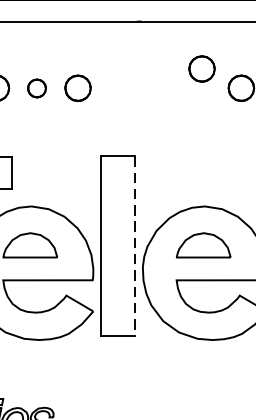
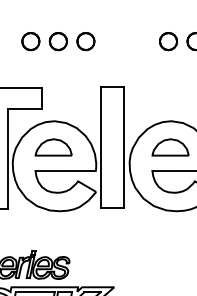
part: (202, 68) -> (168, 41), moved
part: (35, 88) -> (57, 41), size x1.43
line: (135, 245) -> (124, 147), dashed -> solid

